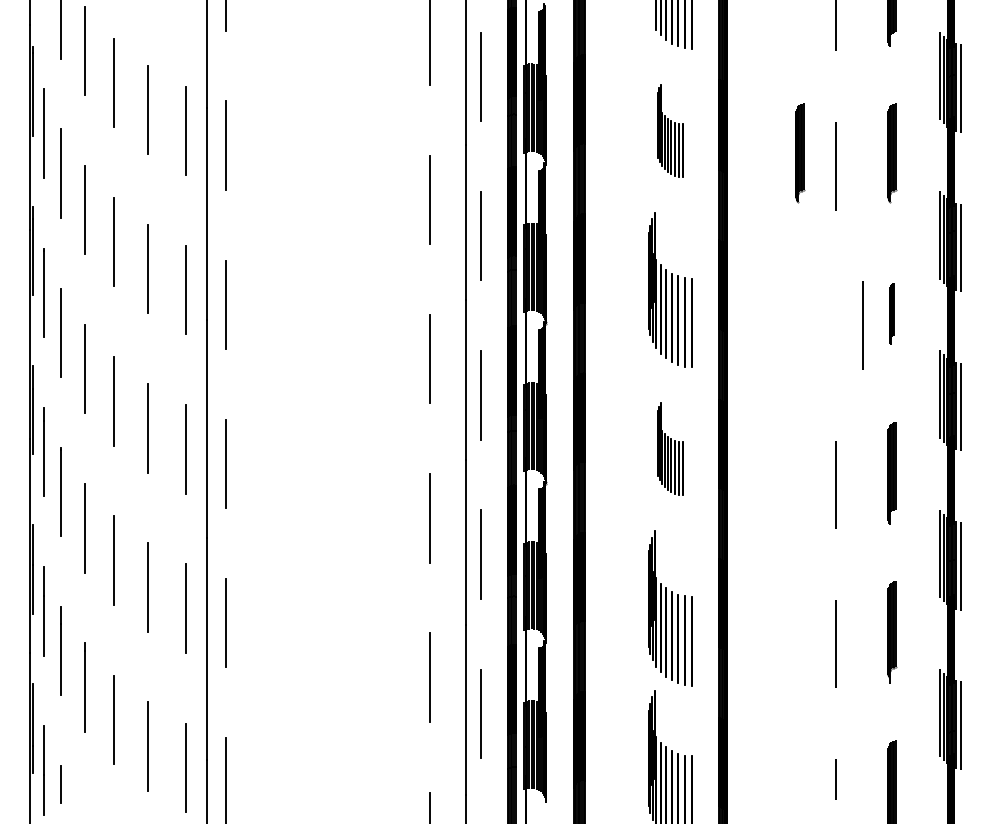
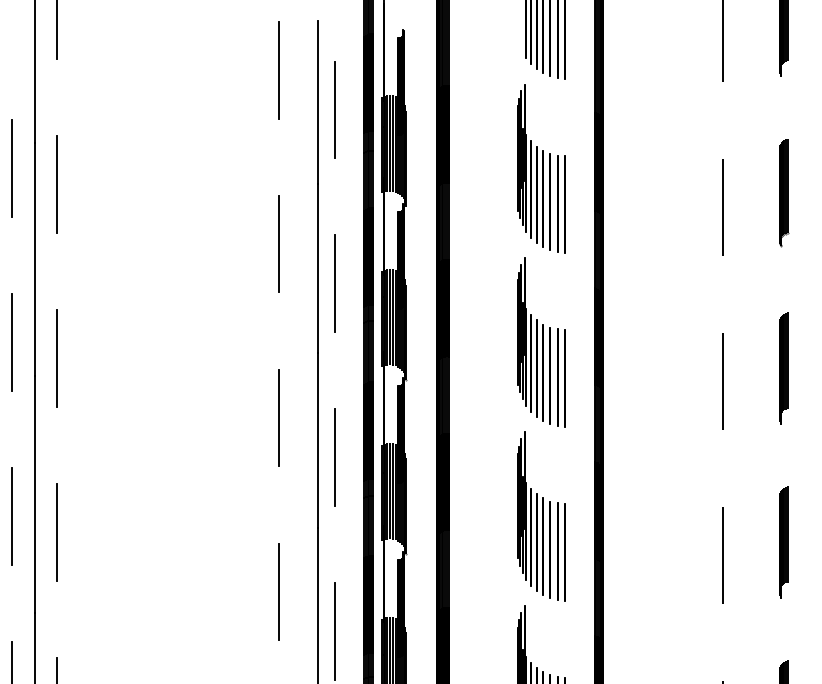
part: (670, 130) -> (541, 168), size x1.67
part: (800, 153) -> (683, 193), removed
part: (891, 313) -> (783, 368), size x1.67
line: (862, 325) -> (722, 381), moved
part: (670, 448) -> (541, 515), size x1.67

